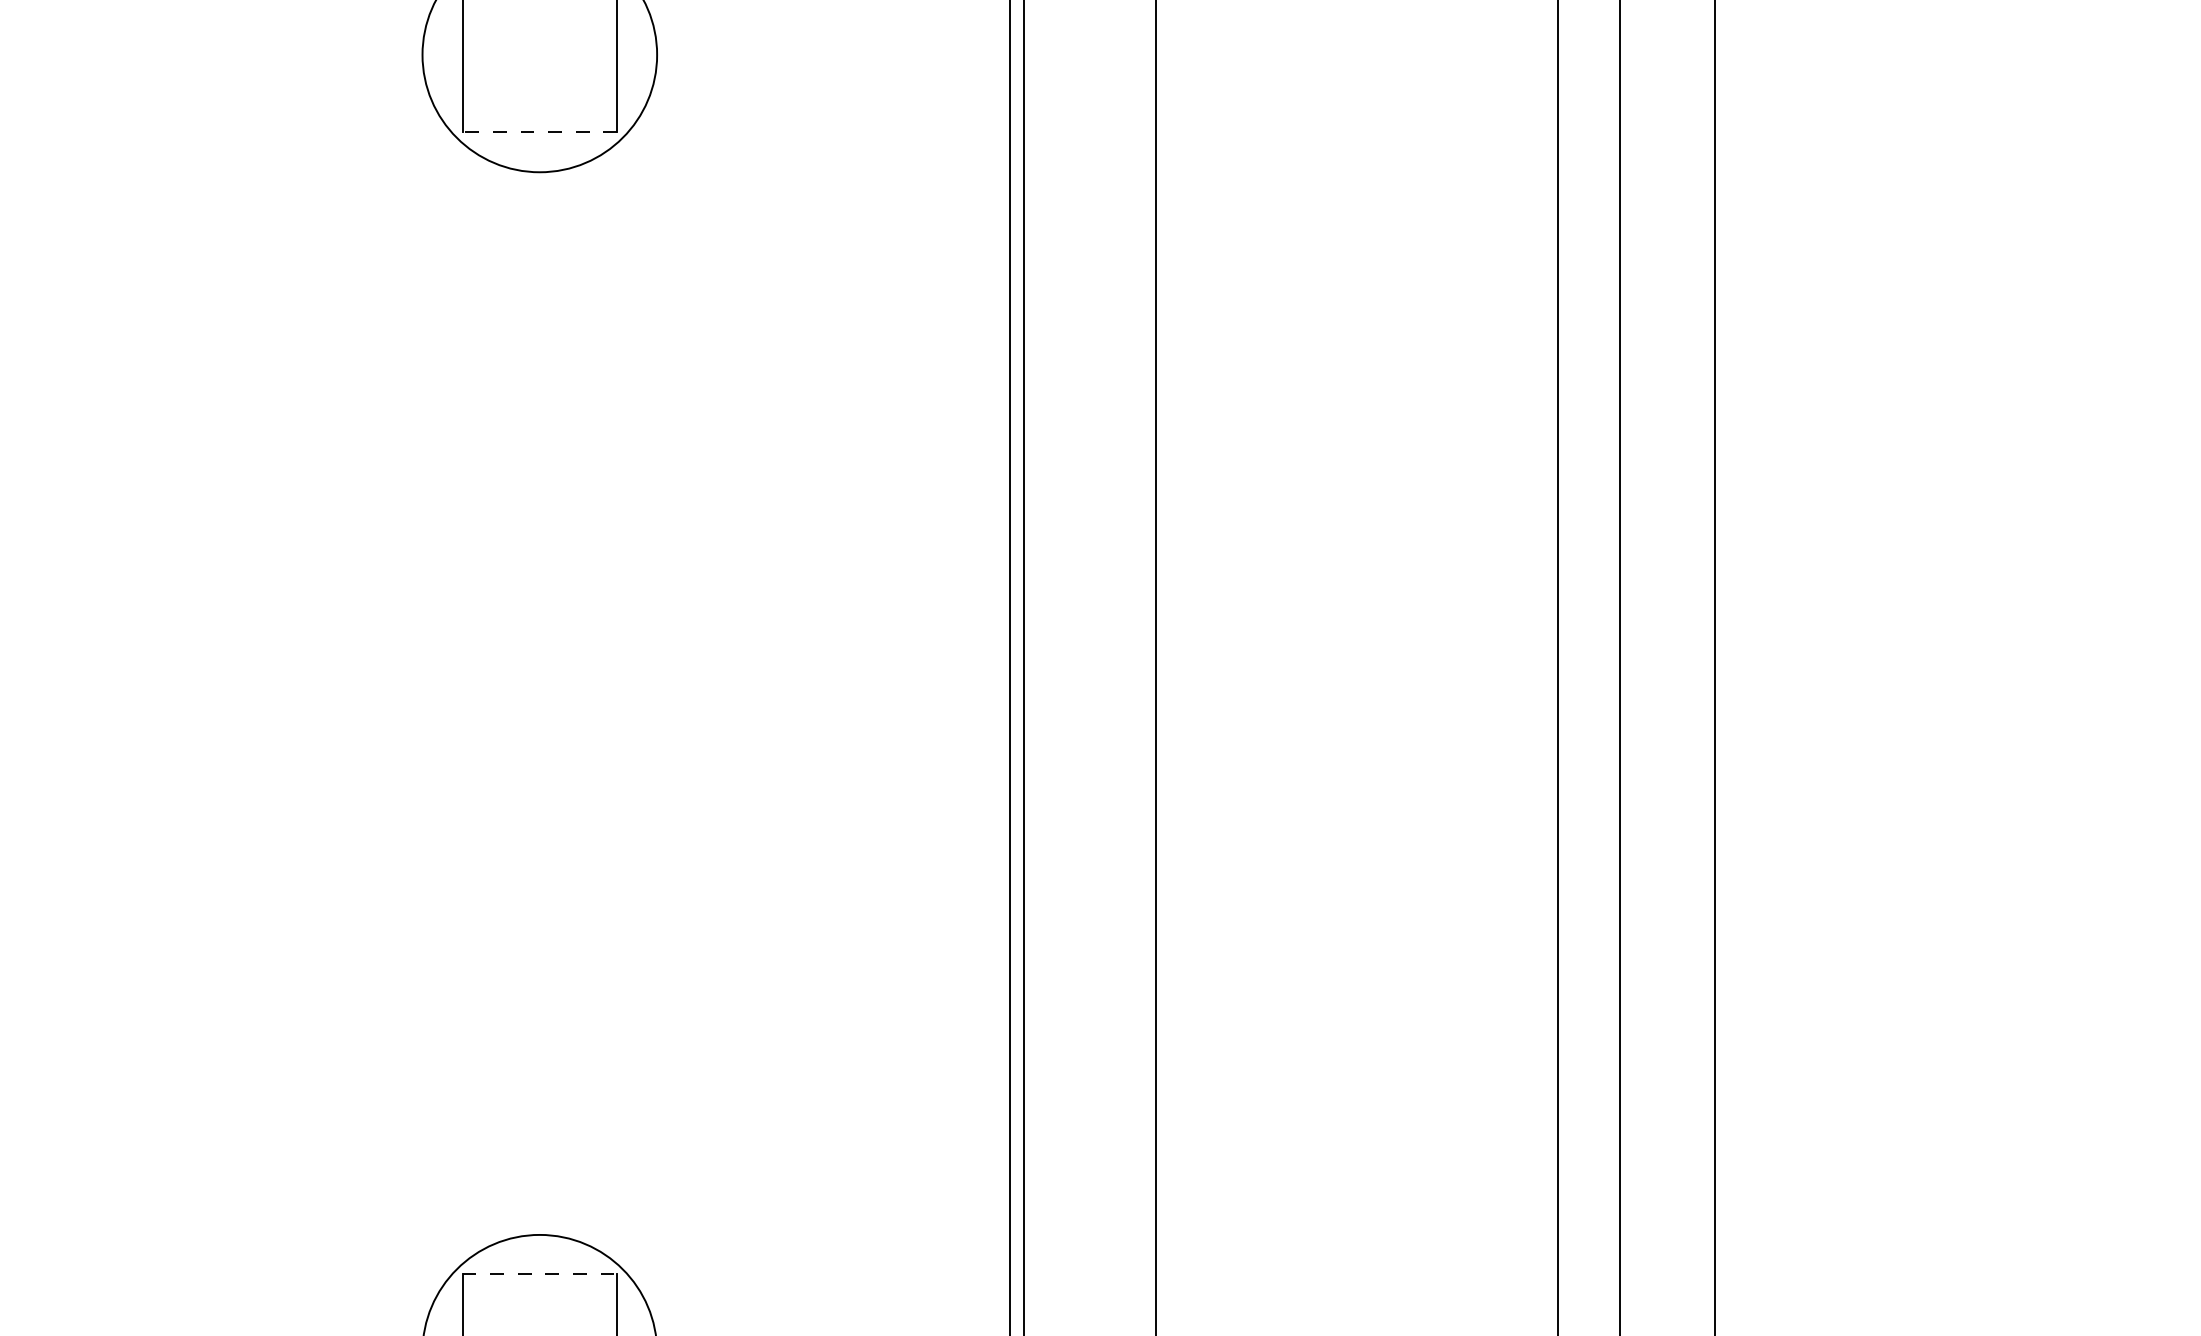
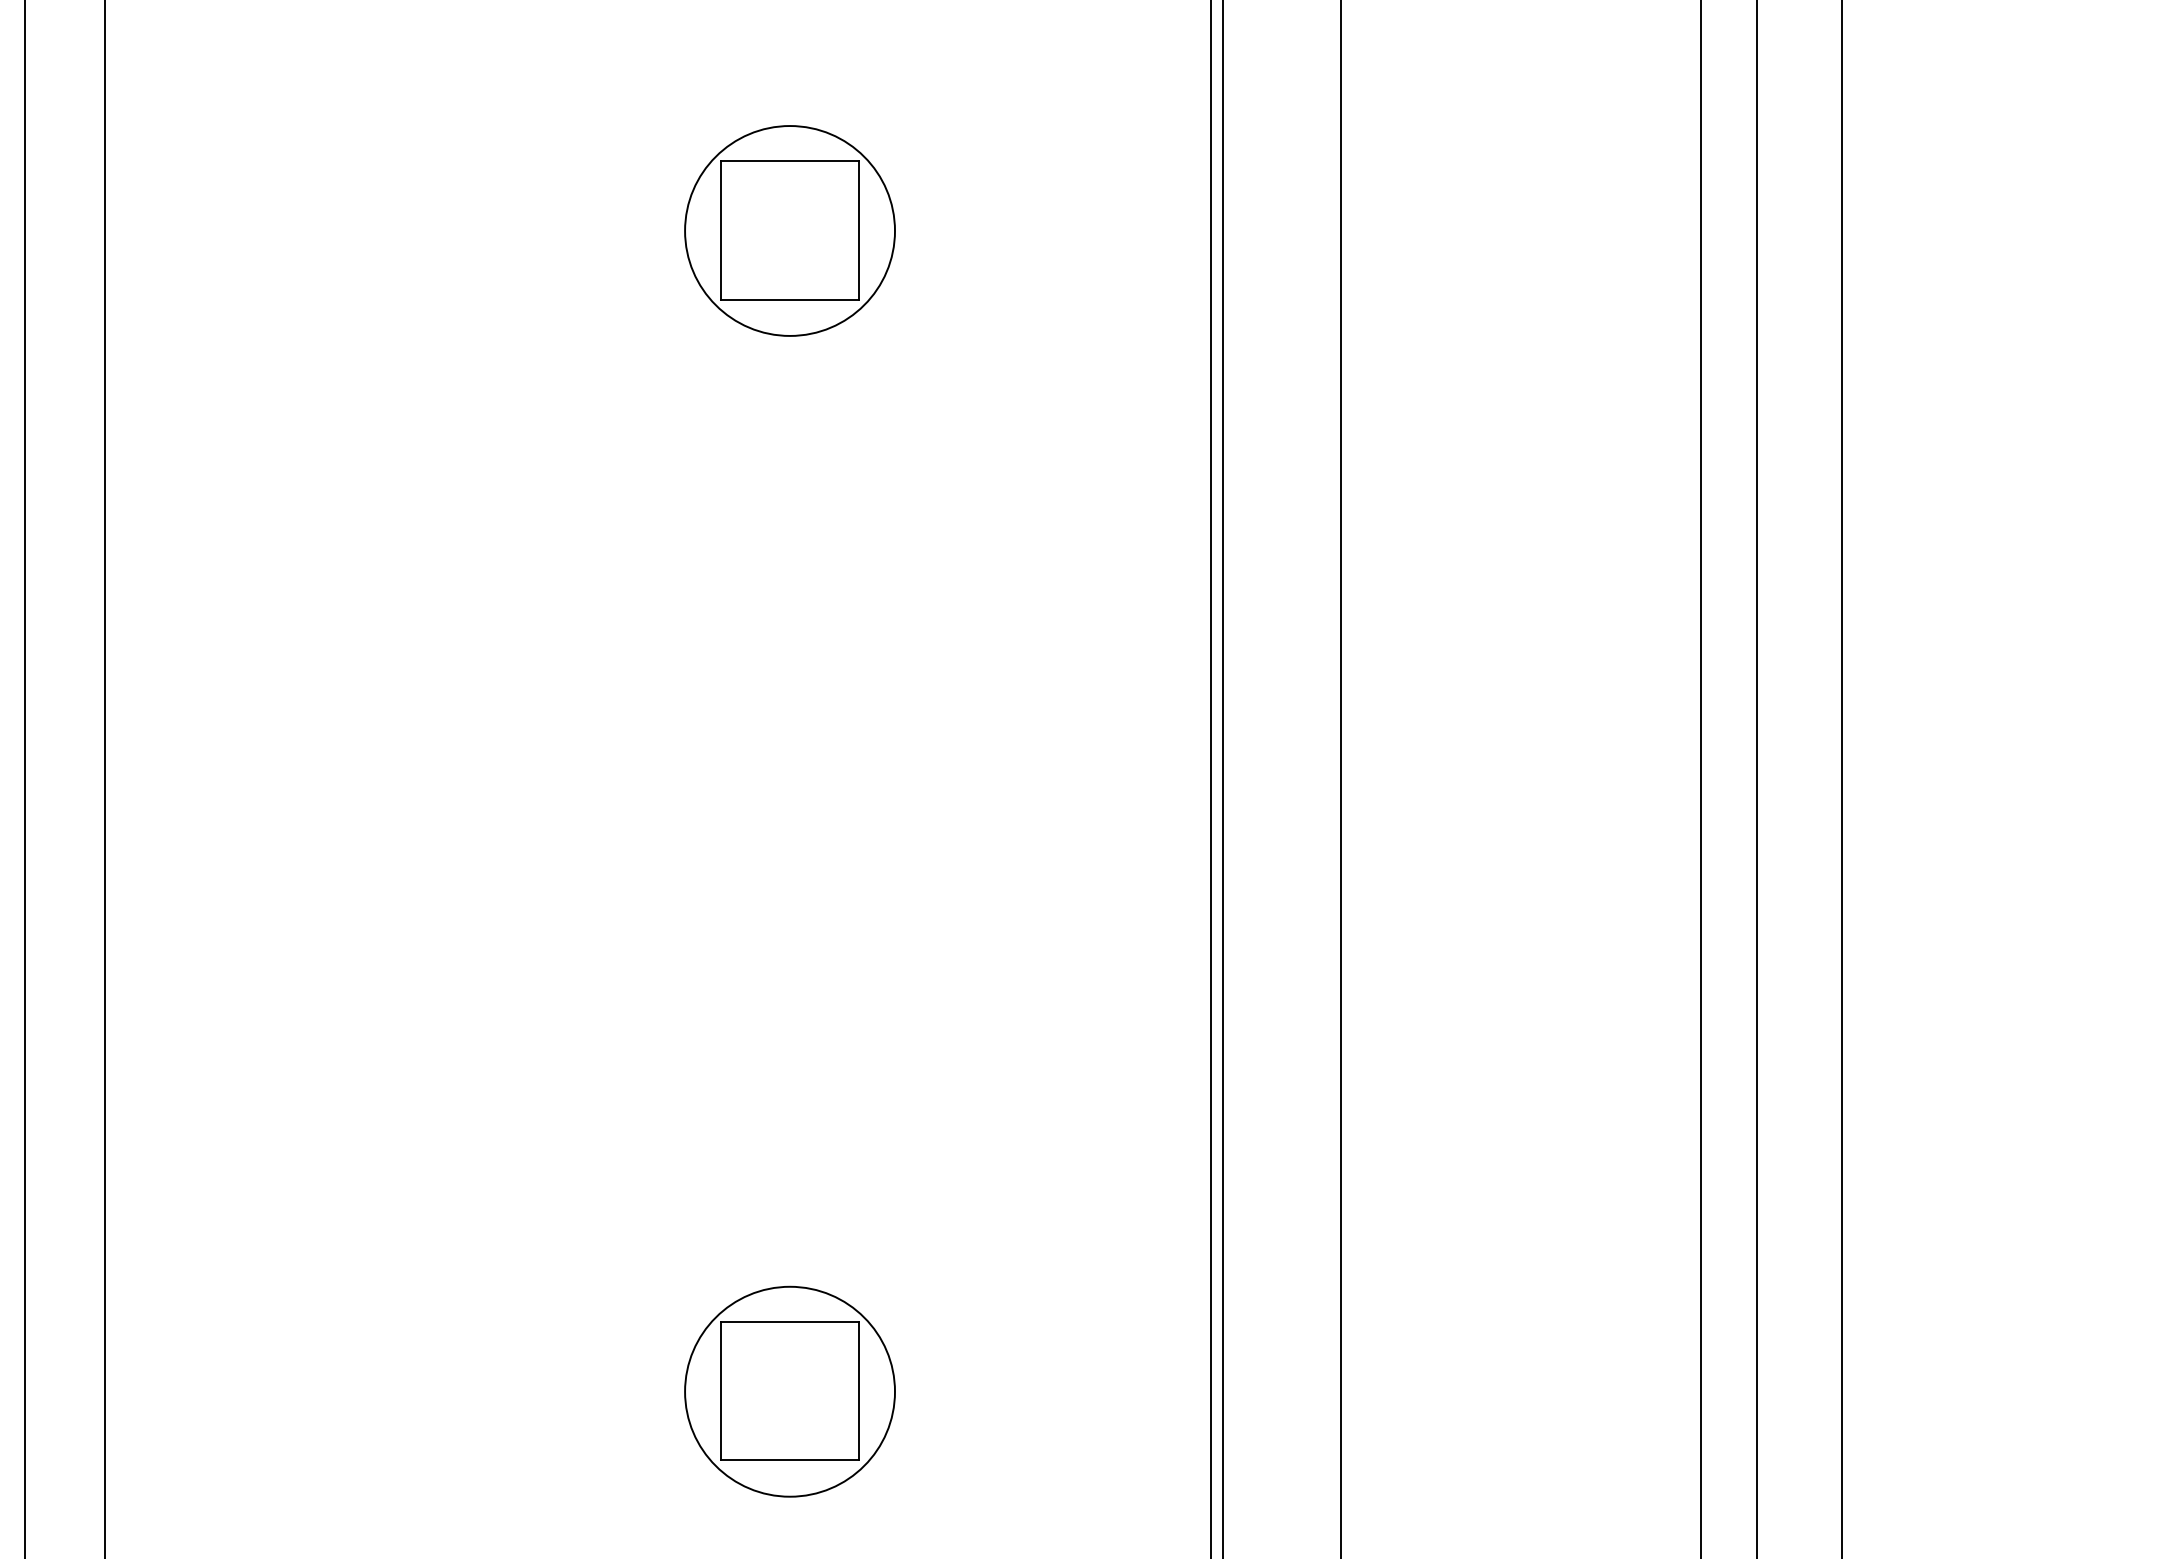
line: (539, 131) -> (789, 299), dashed -> solid
line: (540, 1273) -> (790, 1321), dashed -> solid

